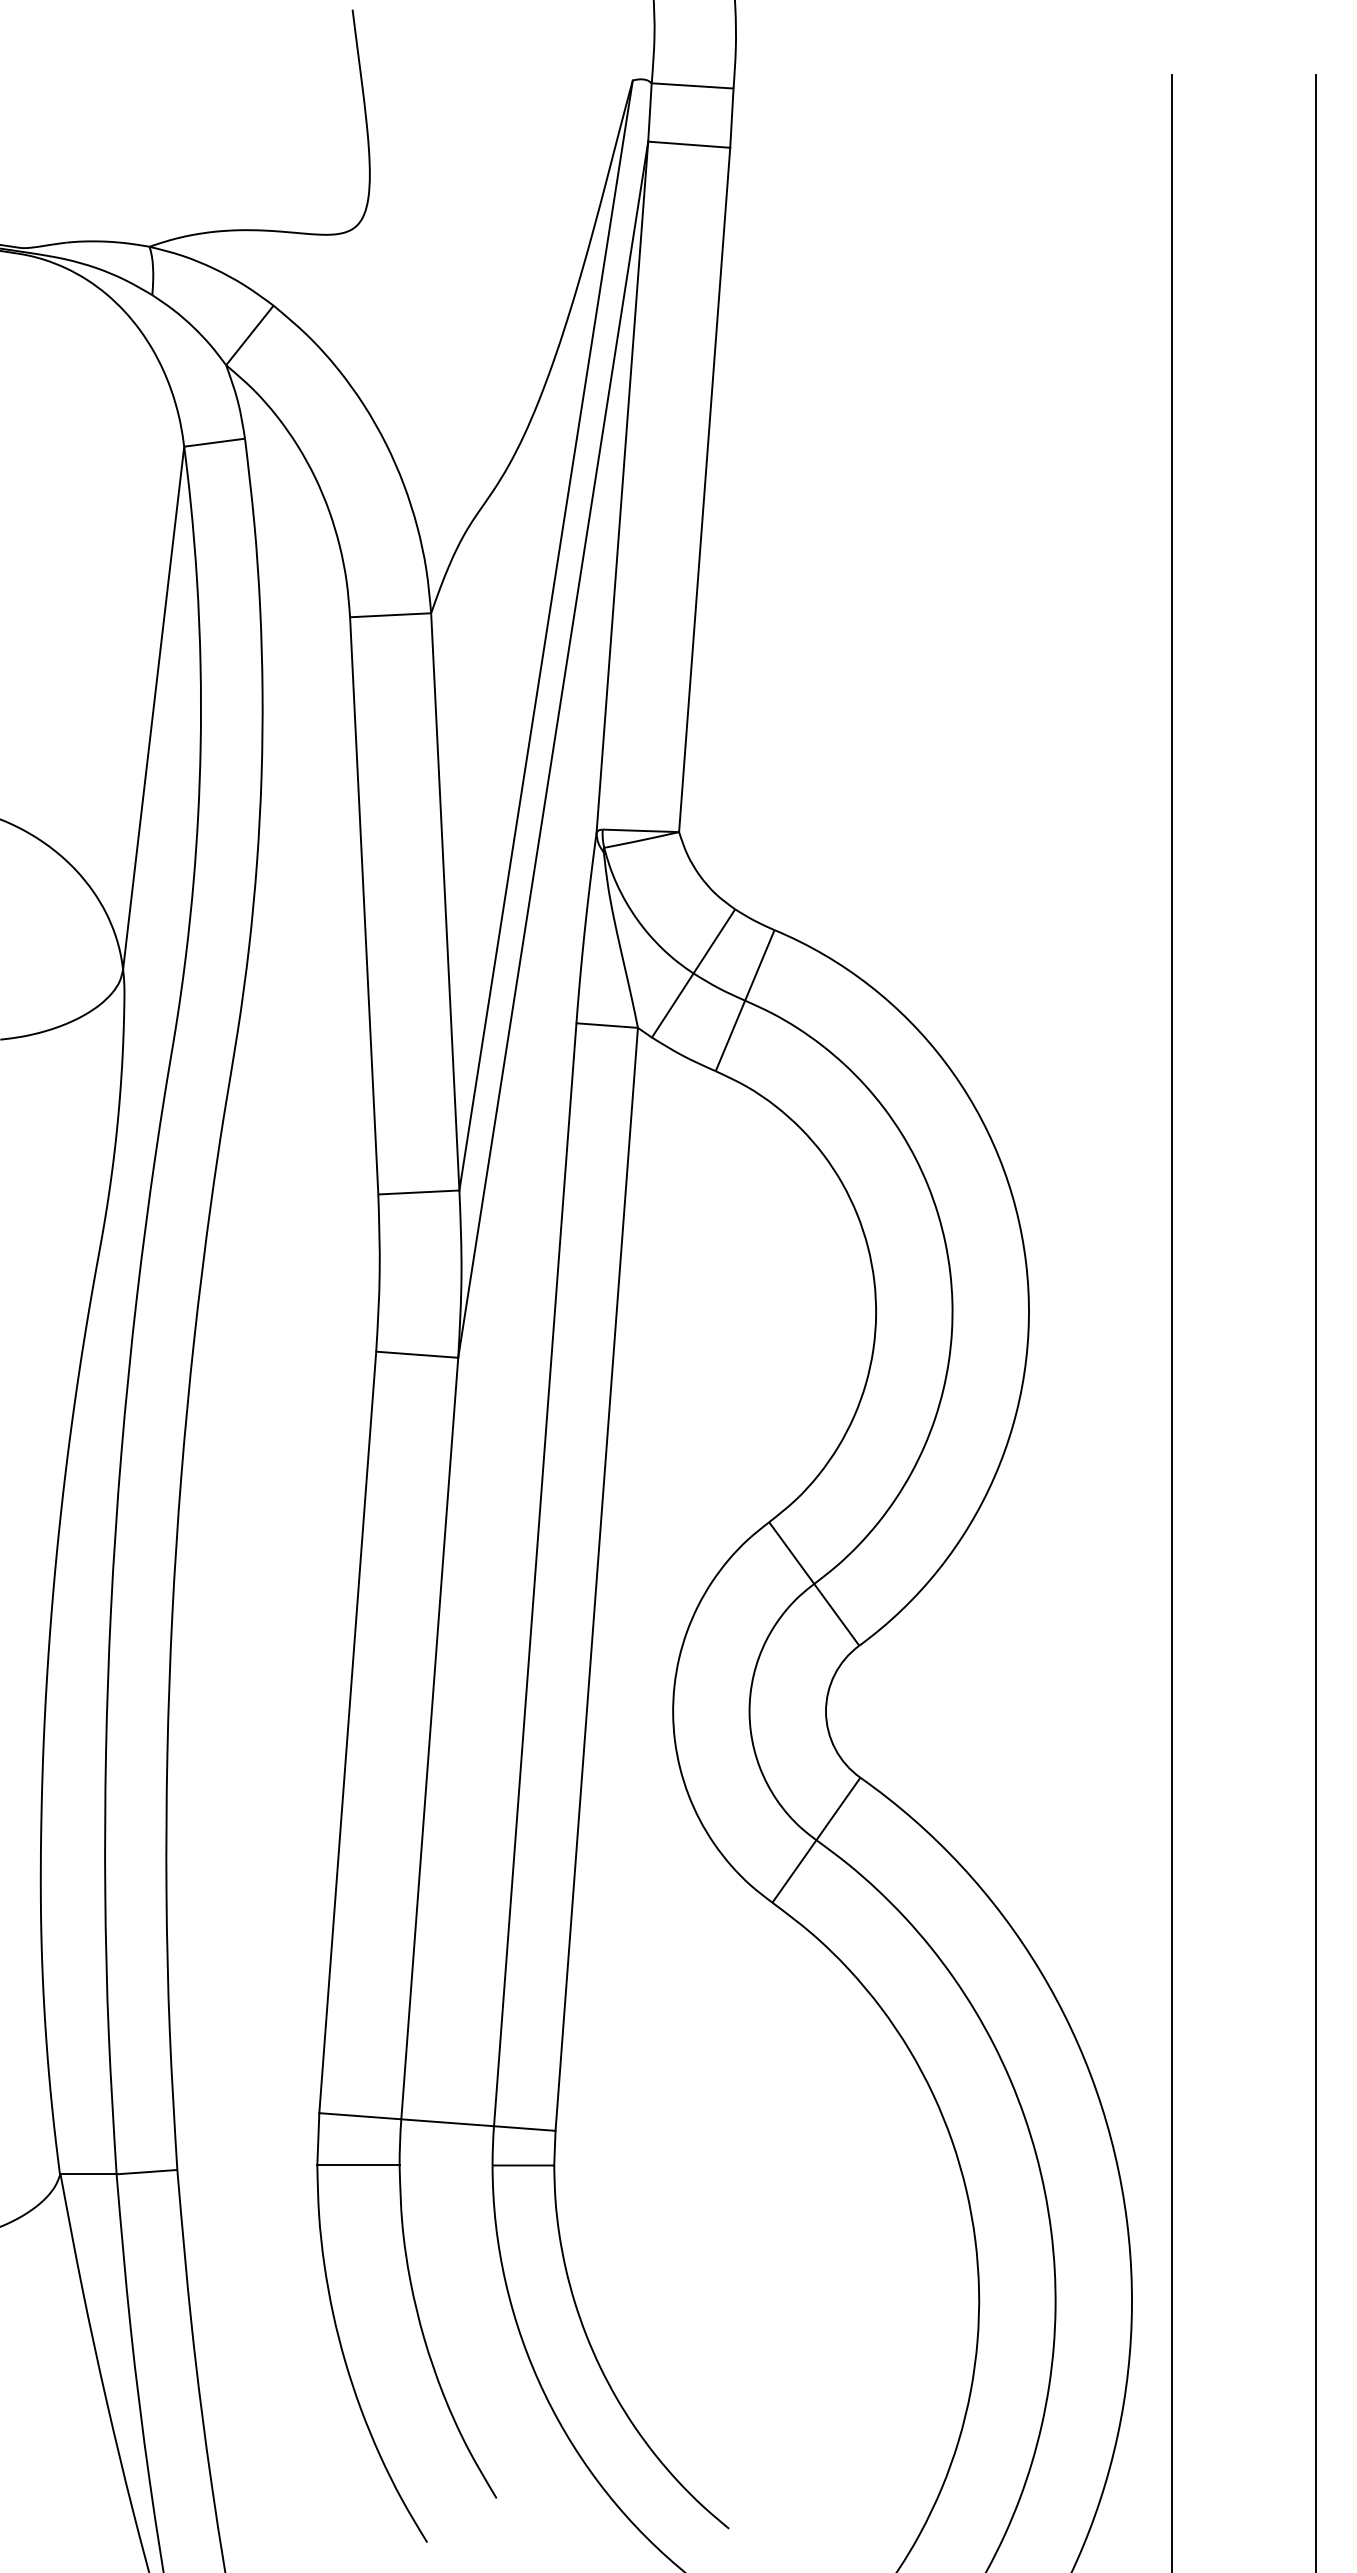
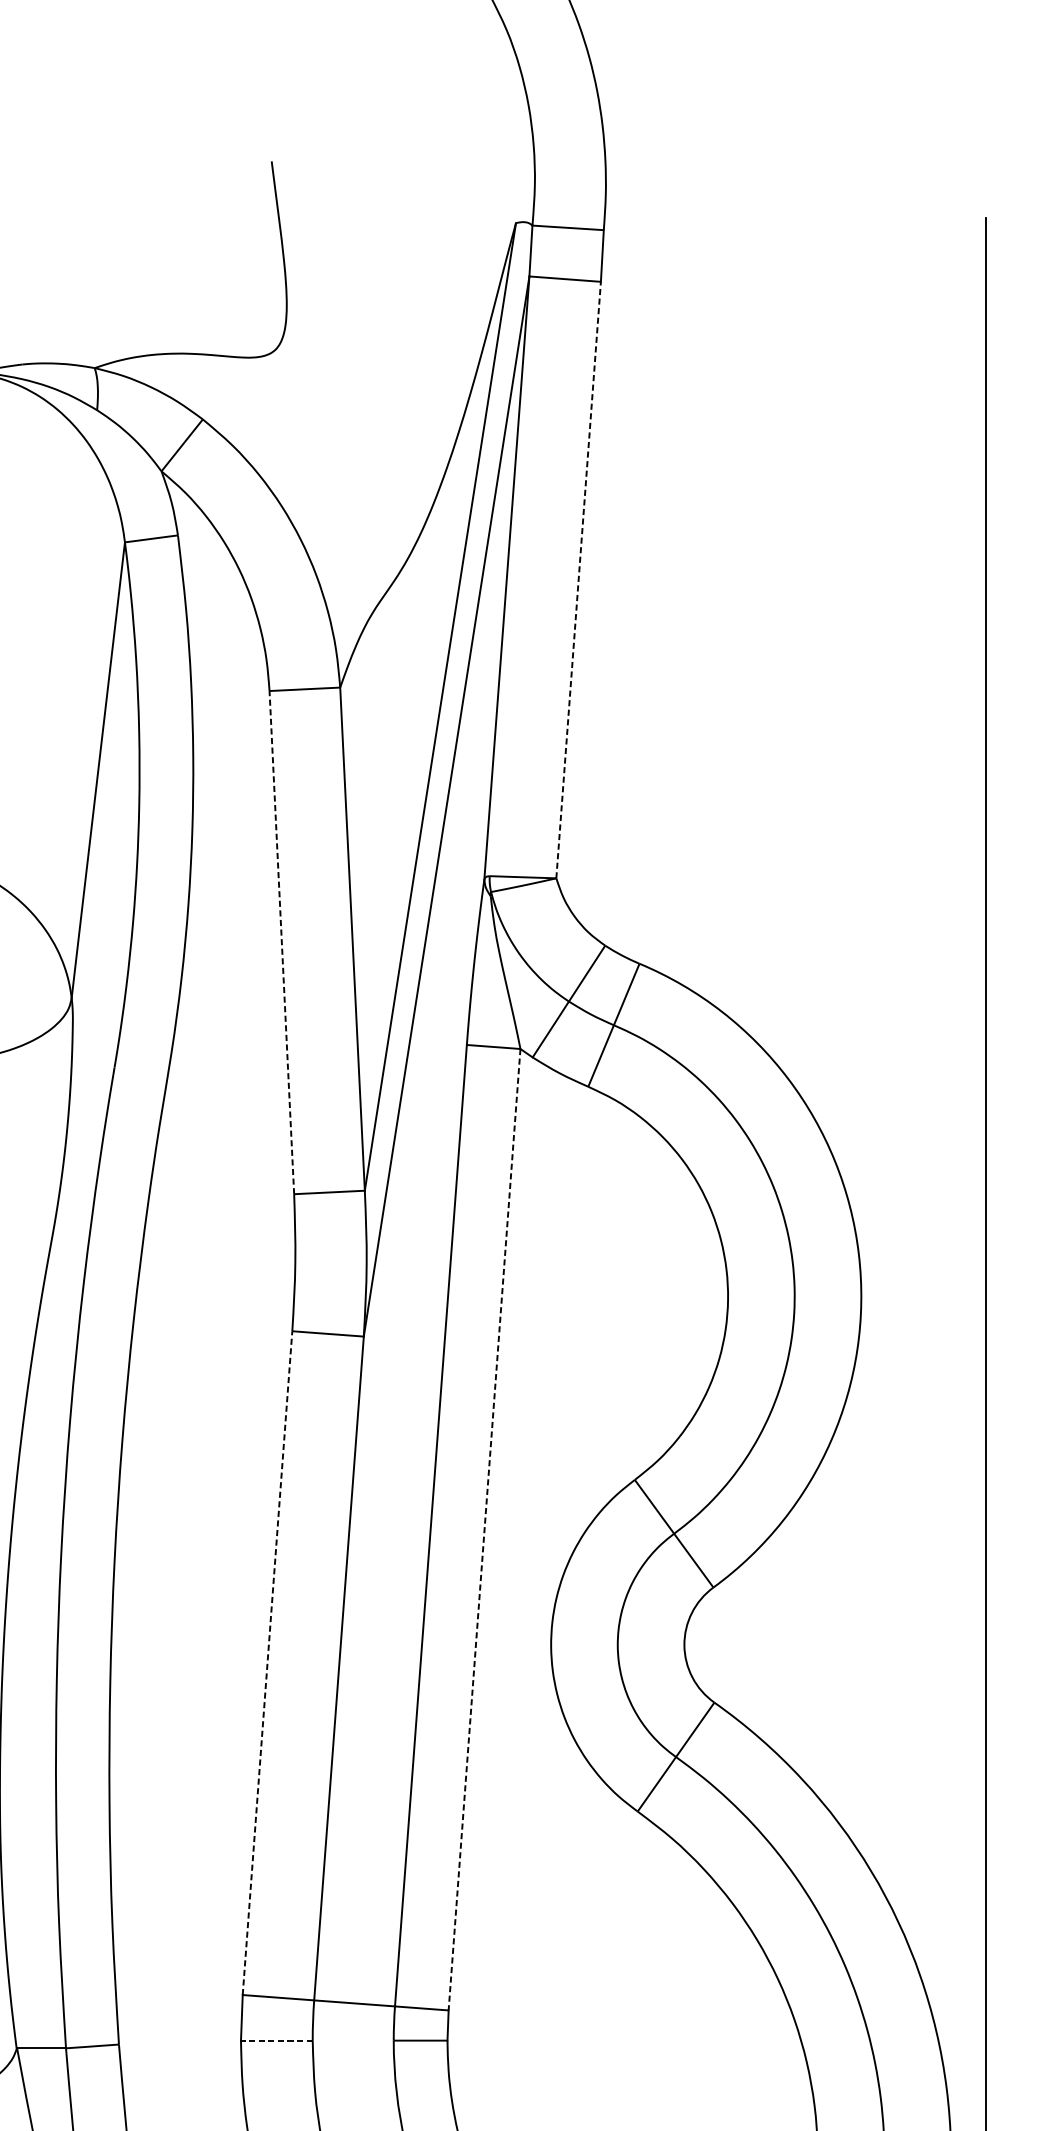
line: (704, 489) -> (578, 579), solid -> dashed
line: (364, 905) -> (282, 942), solid -> dashed
line: (596, 1579) -> (484, 1529), solid -> dashed
line: (347, 1732) -> (267, 1663), solid -> dashed
line: (357, 2165) -> (276, 2040), solid -> dashed

